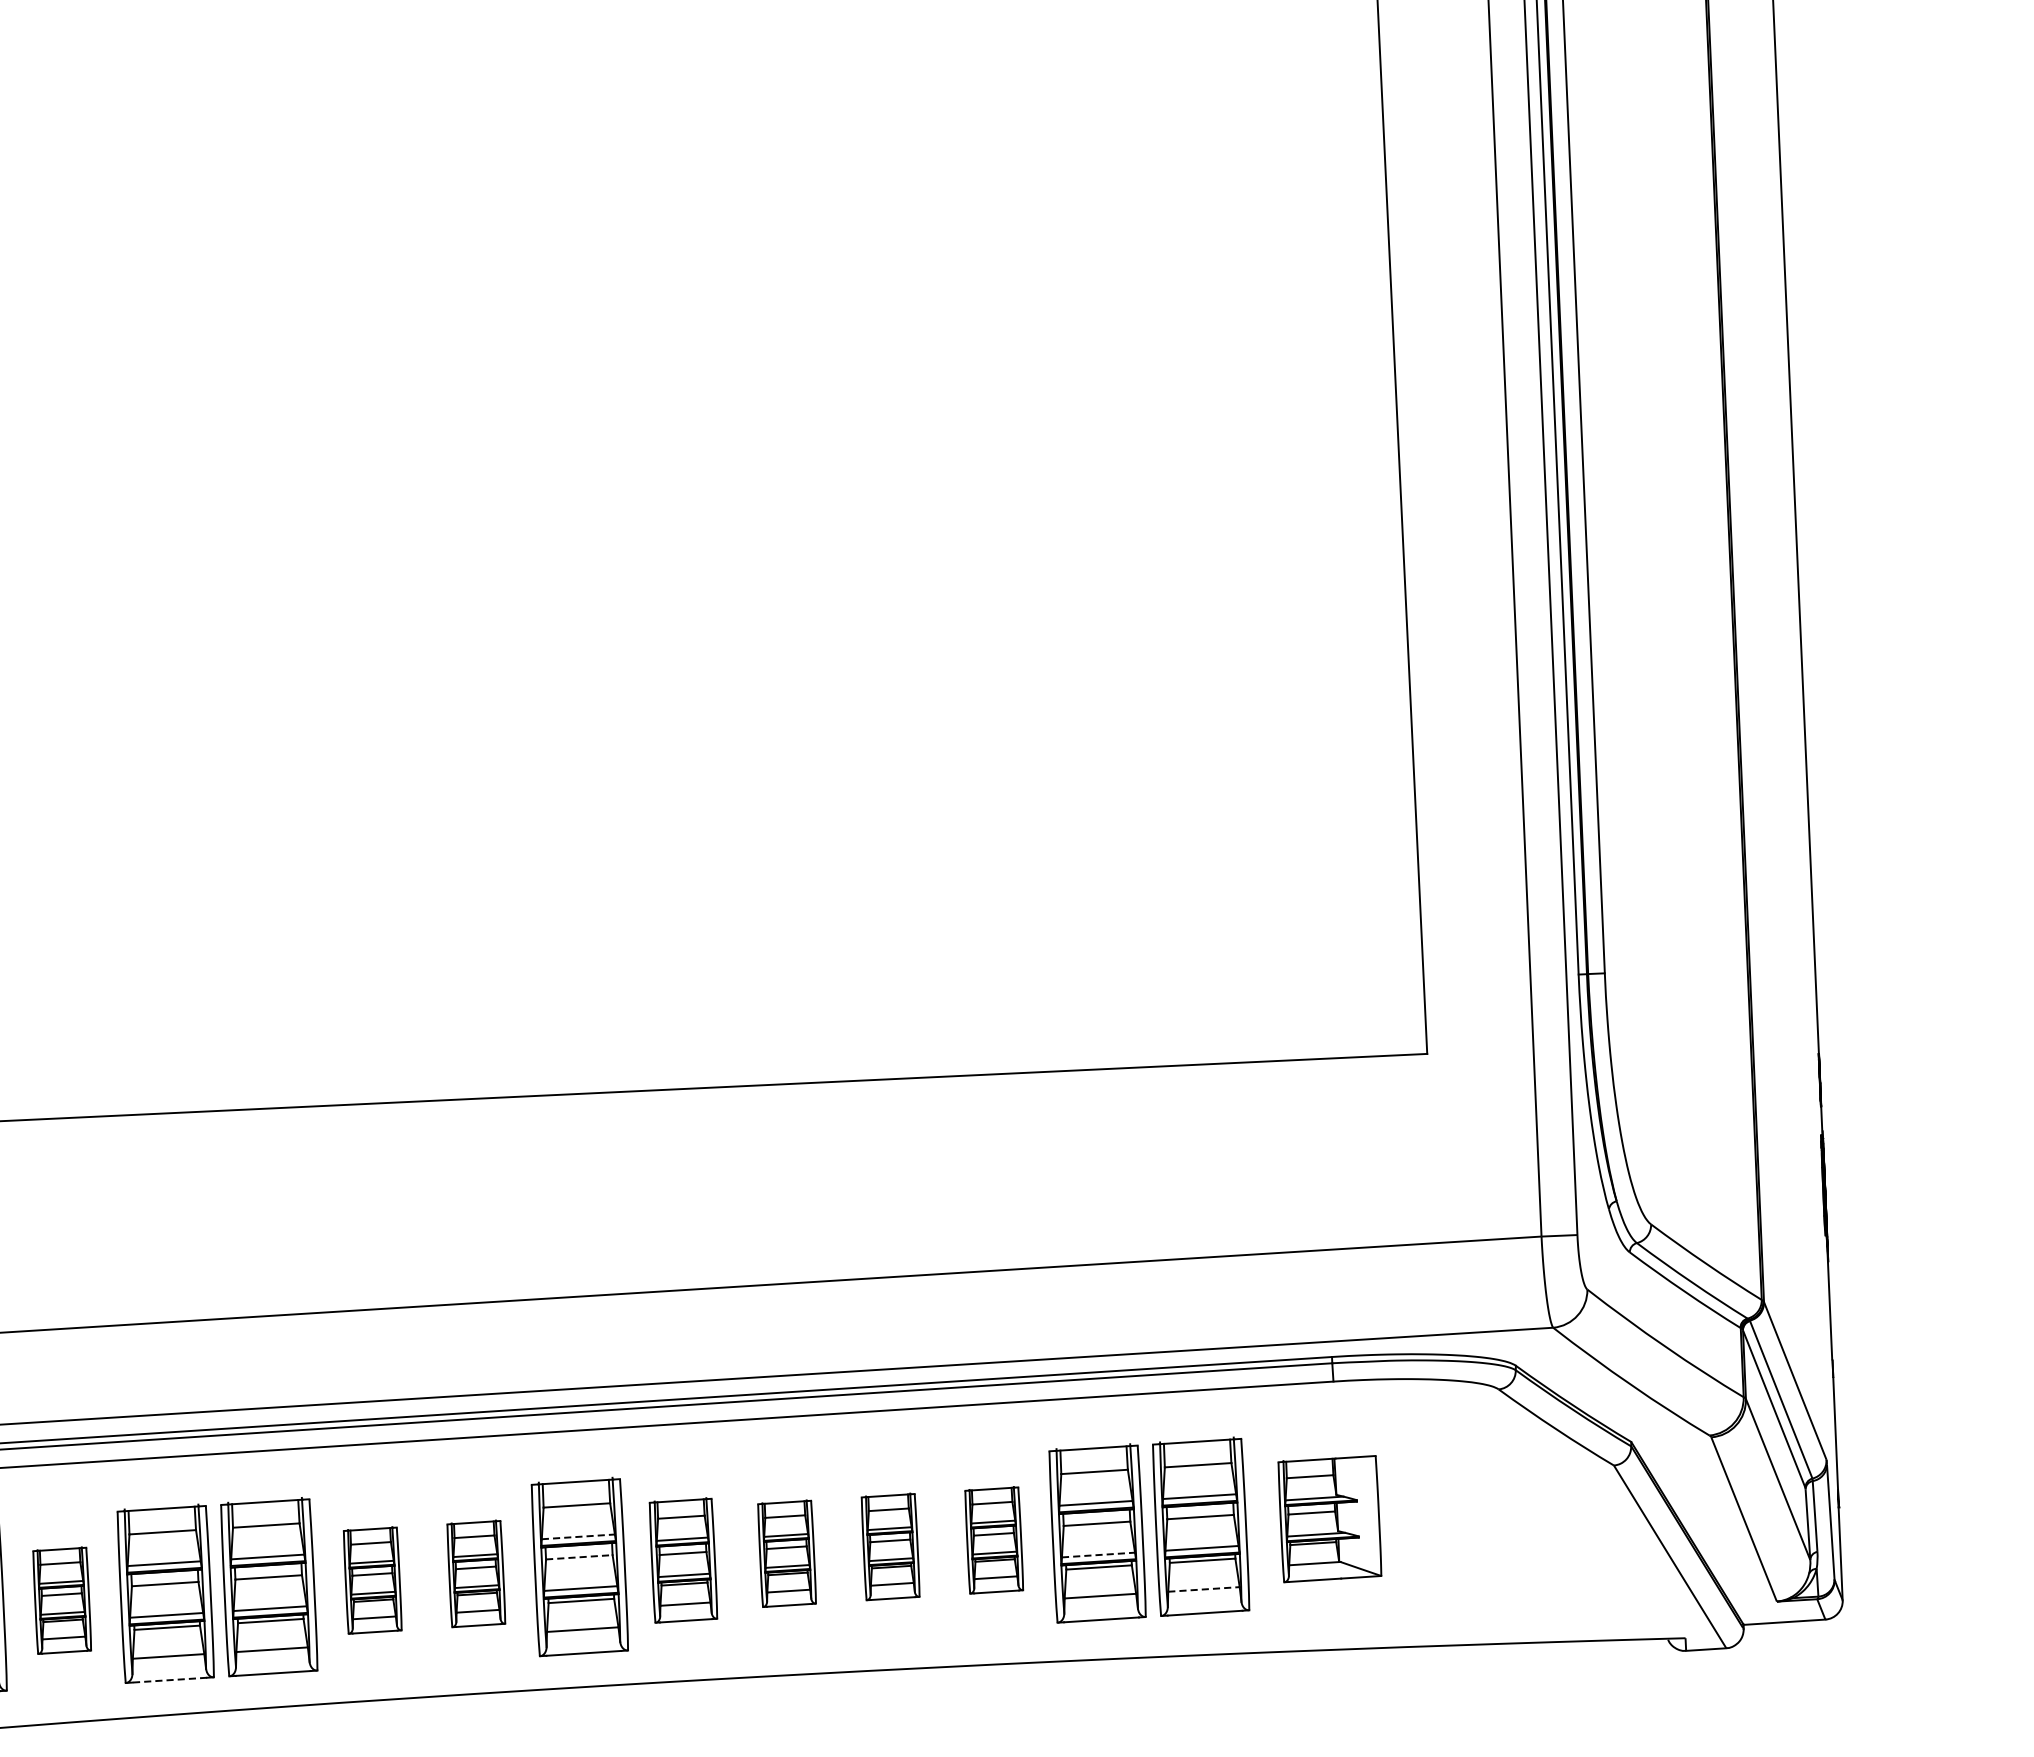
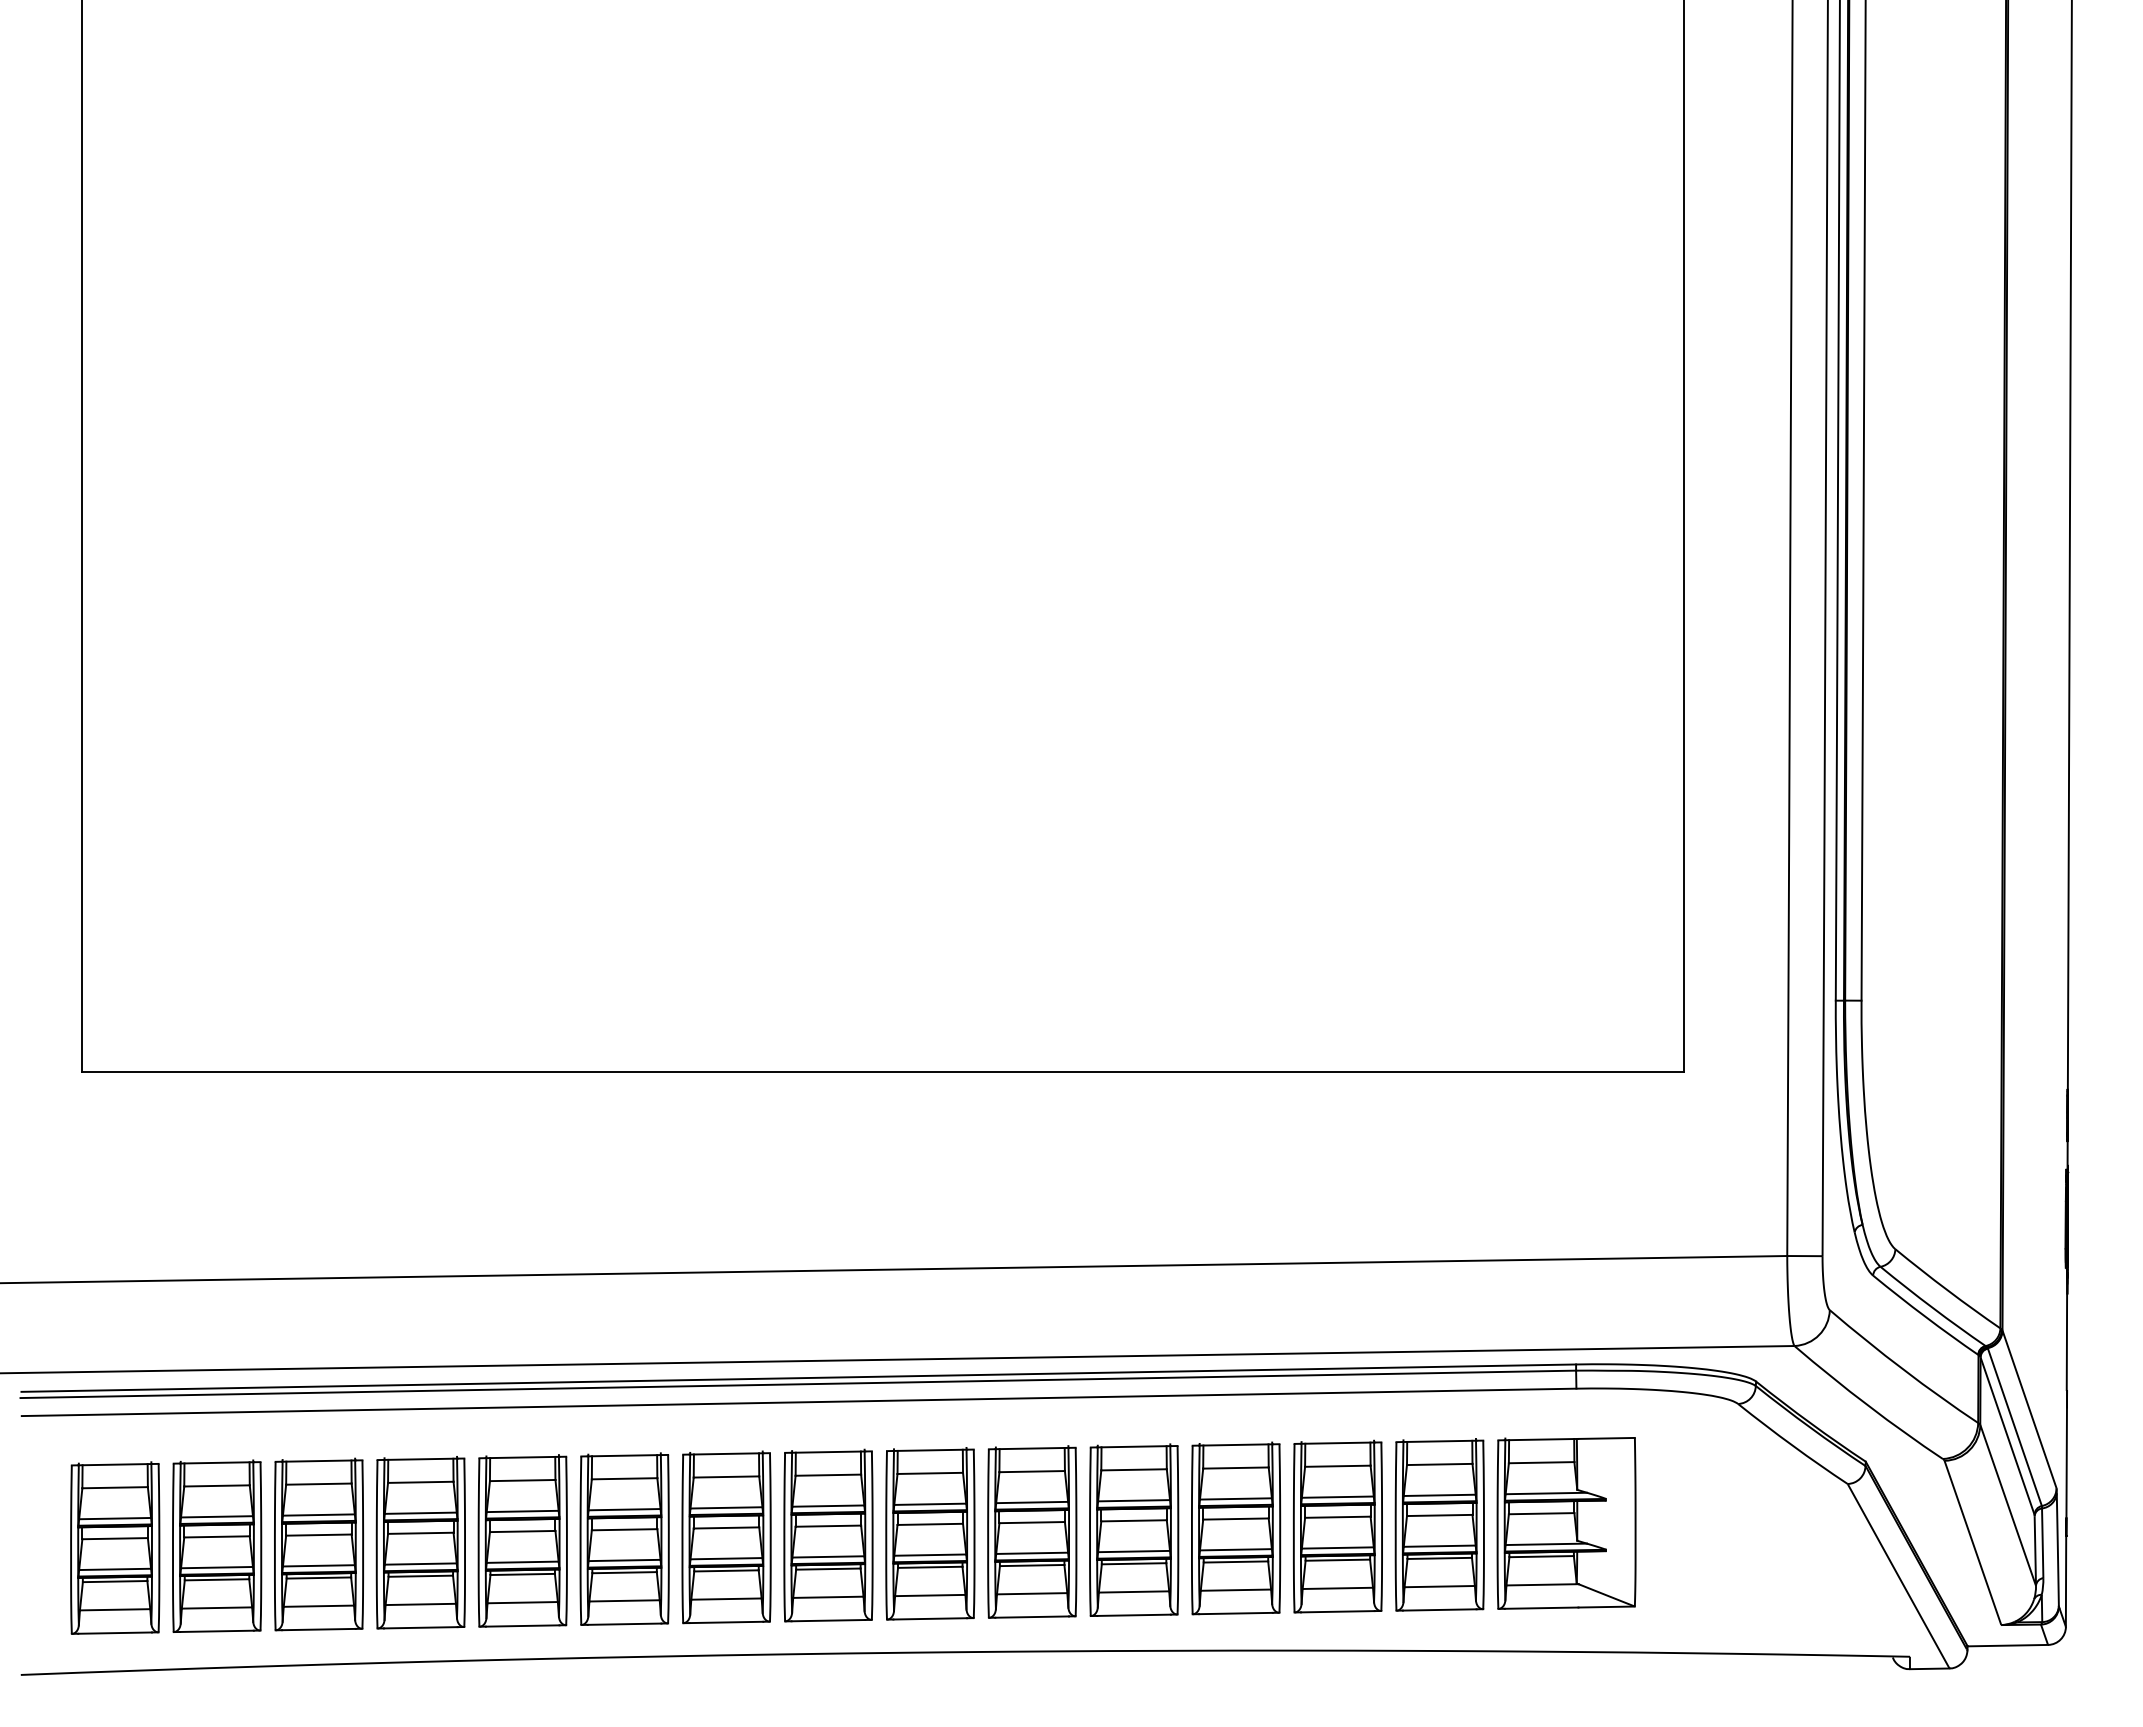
part: (1329, 1519) -> (1566, 1523), size x1.43
line: (578, 1537) -> (828, 1506), dashed -> solid
part: (994, 1540) -> (1236, 1528), size x1.67
part: (890, 1546) -> (1134, 1529), size x1.67
part: (787, 1552) -> (1032, 1531), size x1.67
line: (1098, 1554) -> (1337, 1547), dashed -> solid
line: (579, 1557) -> (828, 1526), dashed -> solid
part: (683, 1559) -> (930, 1533), size x1.43
part: (476, 1573) -> (726, 1537), size x1.67
part: (372, 1579) -> (624, 1538), size x1.67
line: (1204, 1589) -> (1440, 1586), dashed -> solid
part: (61, 1600) -> (318, 1544), size x1.67
line: (169, 1679) -> (420, 1627), dashed -> solid

